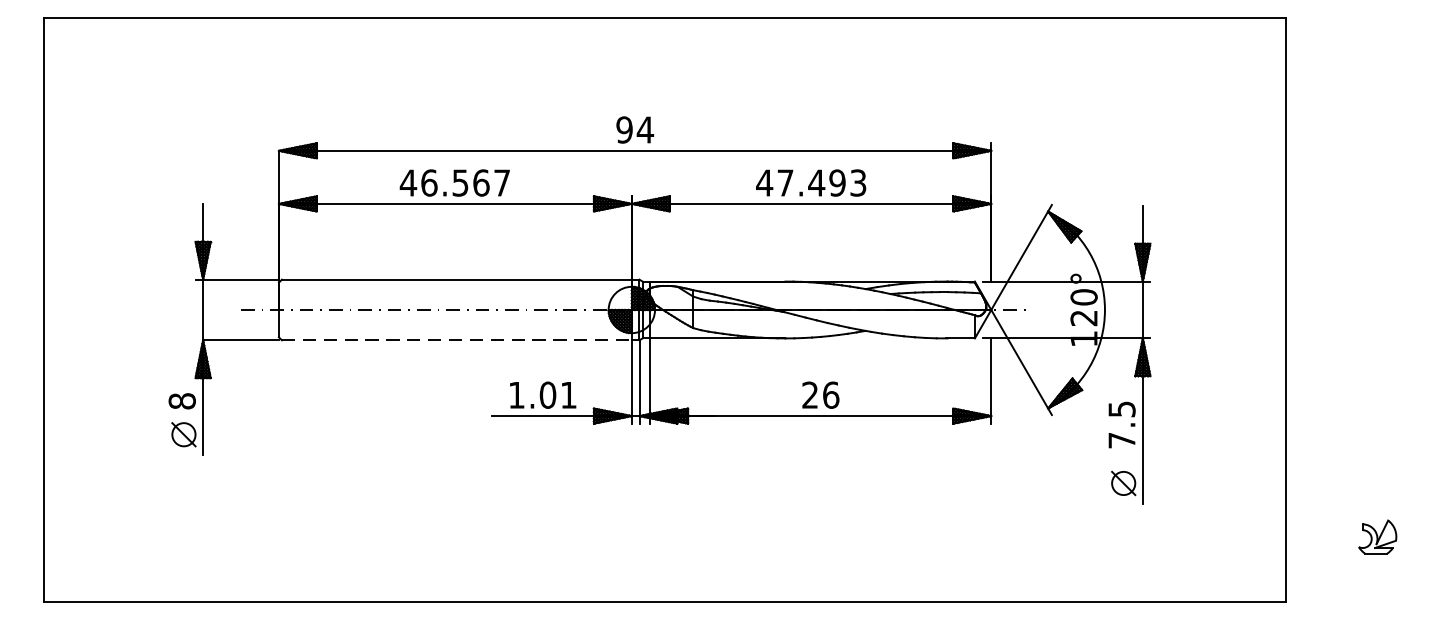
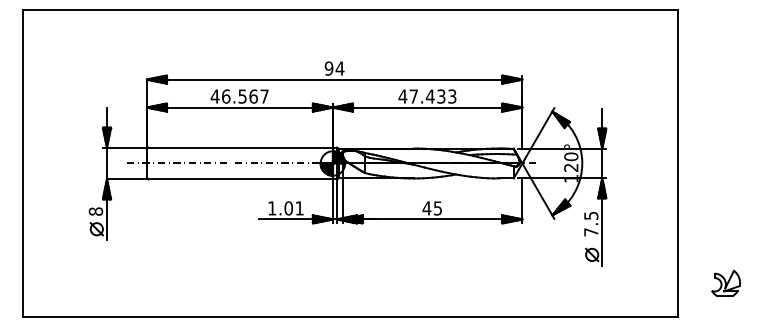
text: (837, 182) -> (441, 96), 47.493 -> 47.433
line: (458, 340) -> (241, 179), dashed -> solid
text: (820, 395) -> (432, 208), 26 -> 45
part: (1376, 535) -> (725, 282), size x1.43

